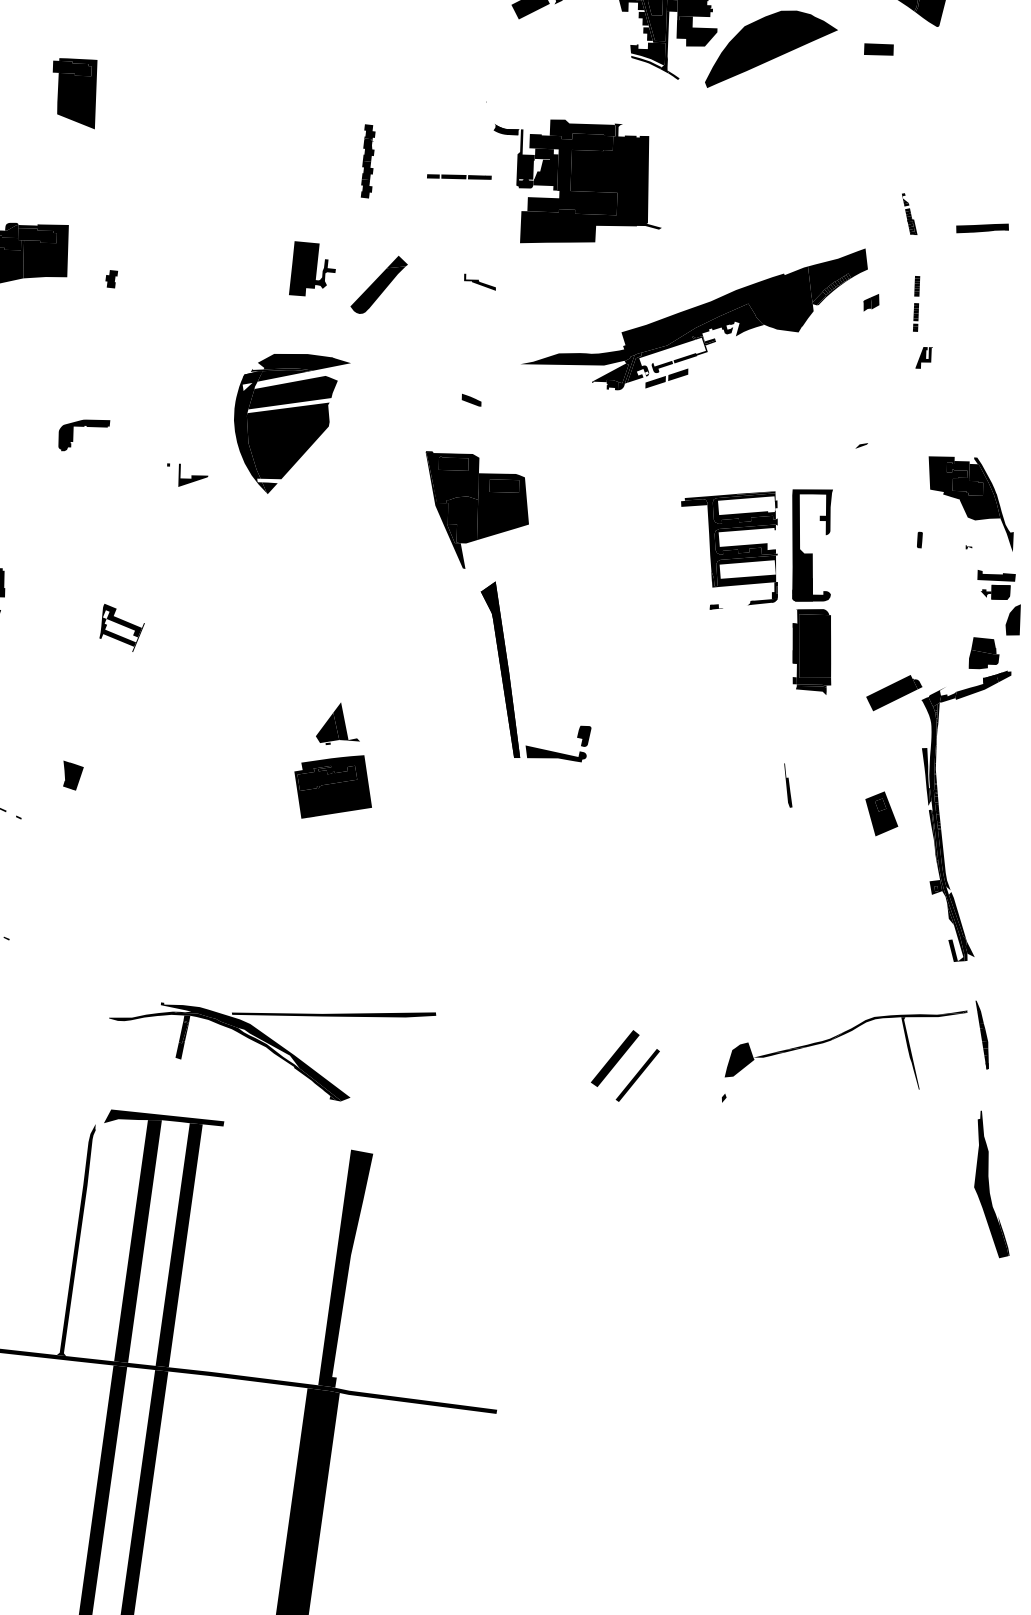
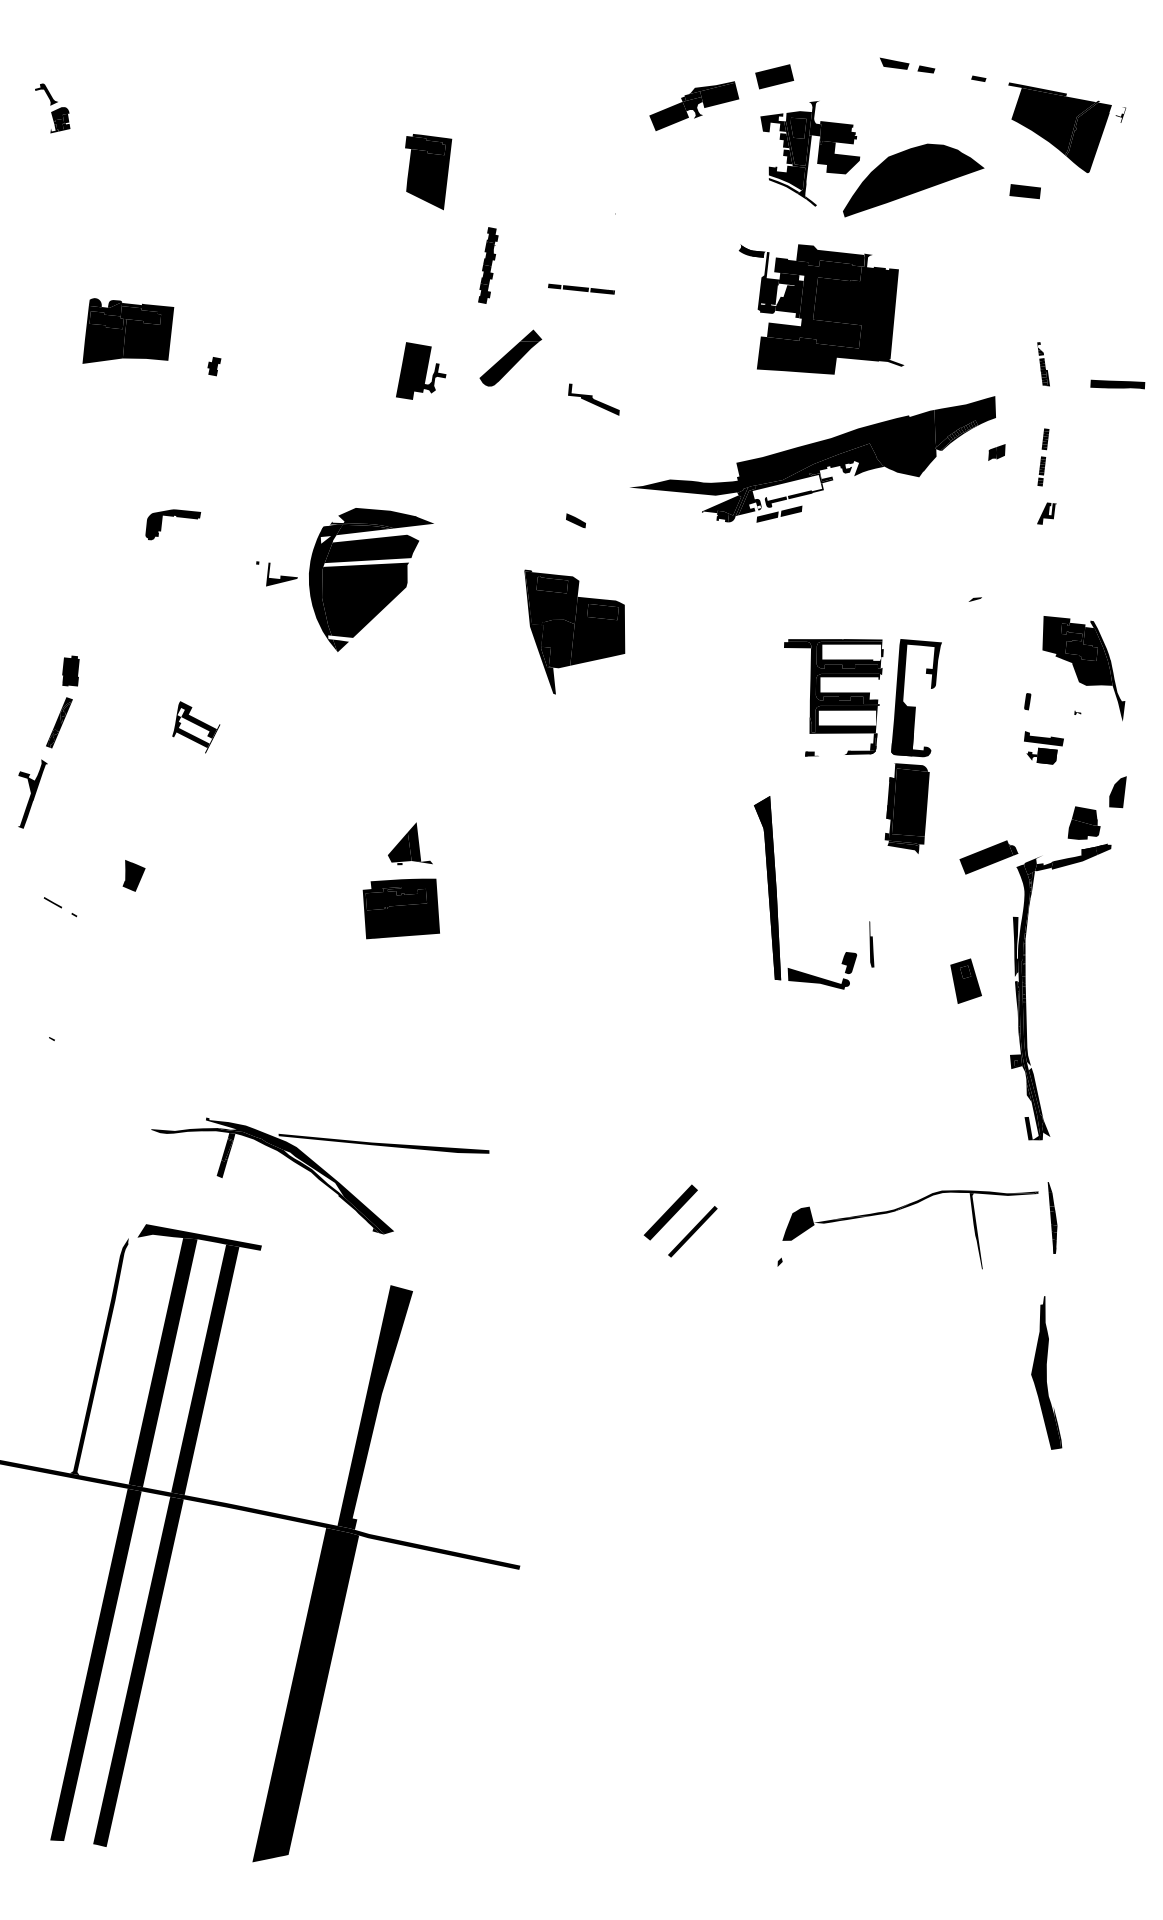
part: (77, 94) -> (428, 172), moved
part: (577, 180) -> (821, 309), moved
part: (480, 282) -> (594, 399), size x1.6
part: (378, 284) -> (510, 357), moved
part: (294, 421) -> (371, 579), moved
part: (996, 584) -> (1043, 747), moved
part: (510, 678) -> (777, 897), moved

